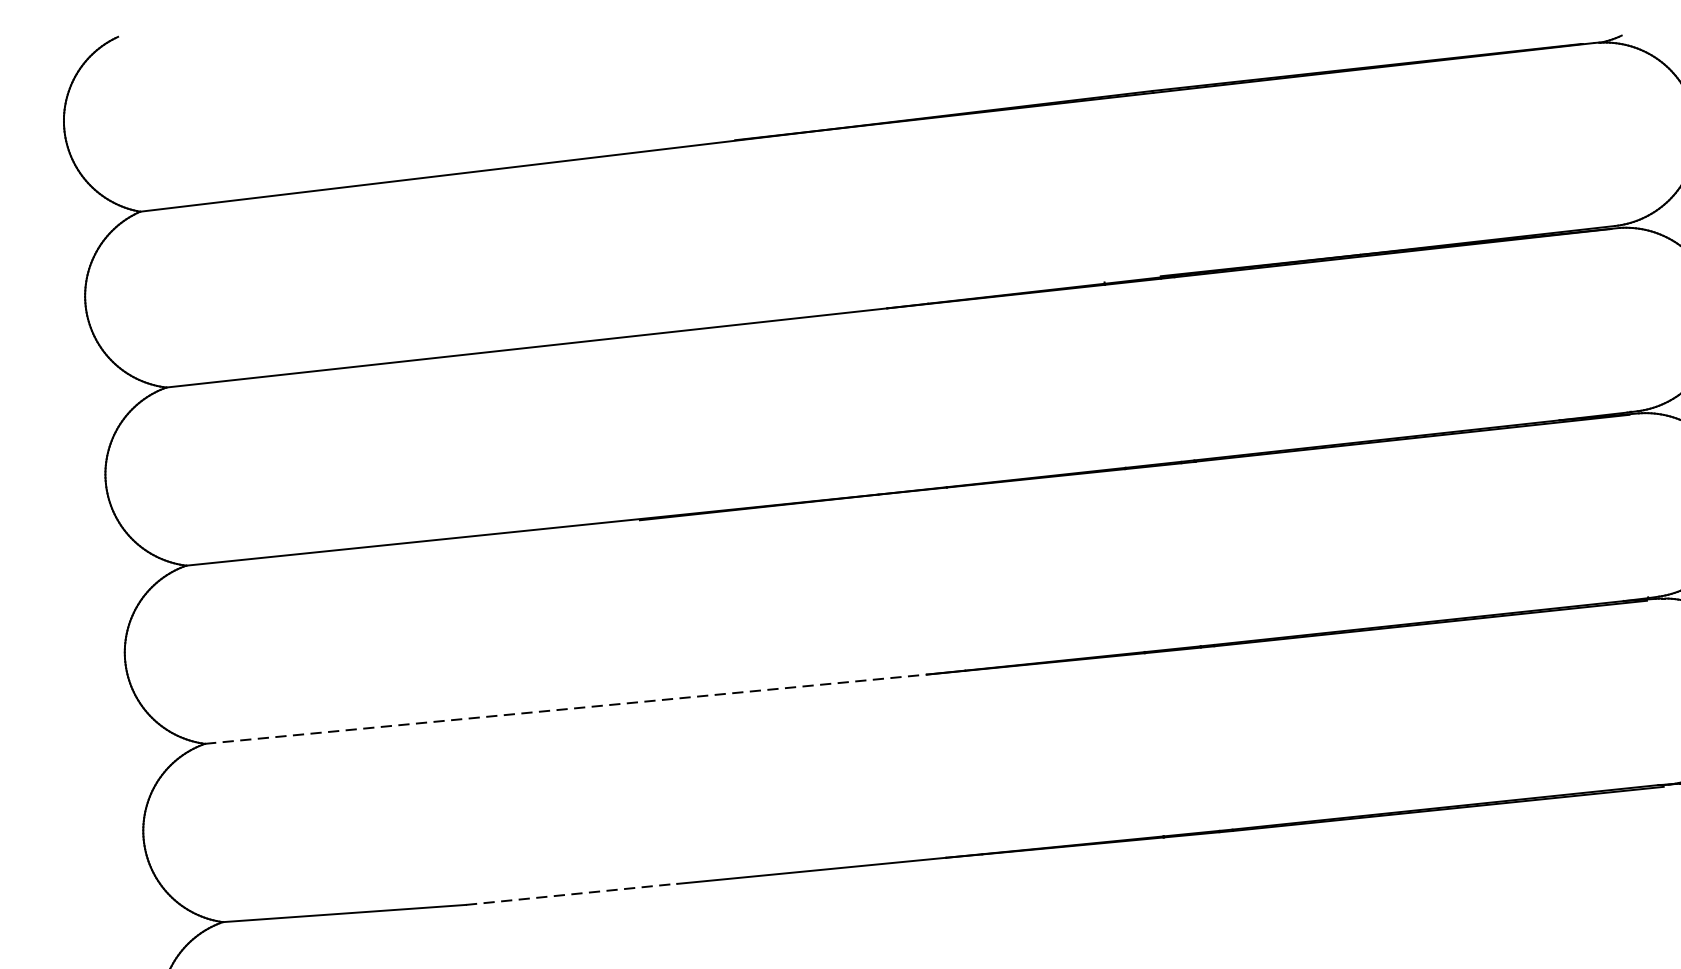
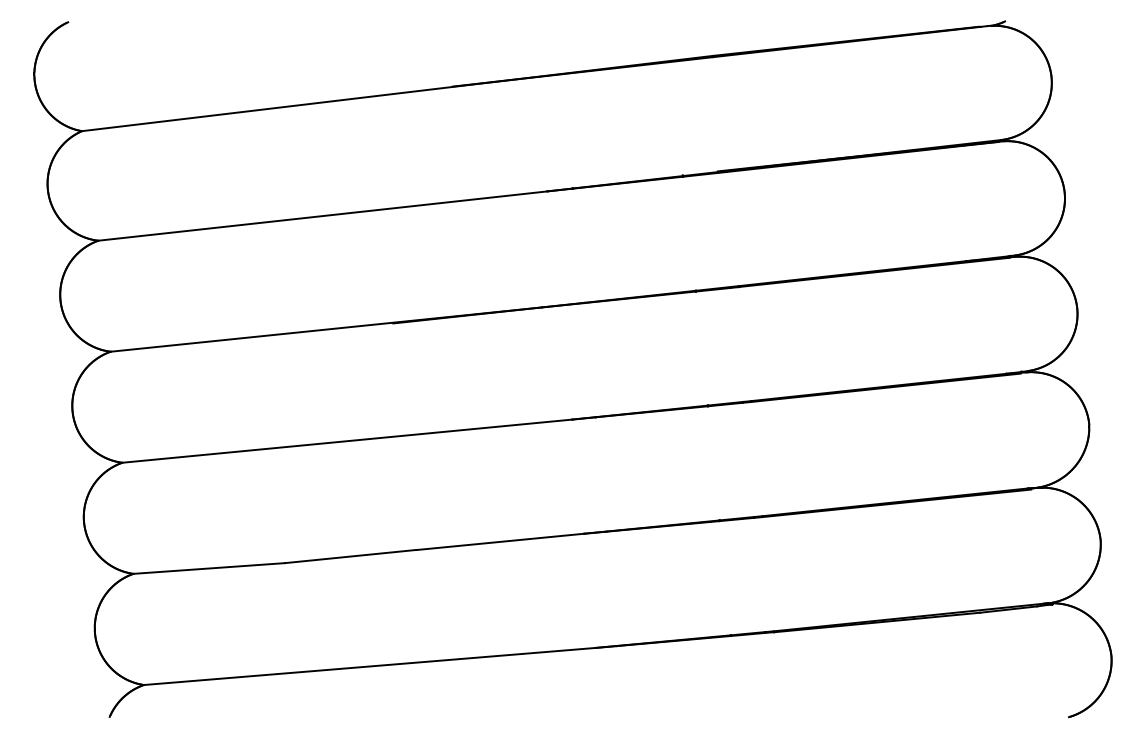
line: (566, 709) -> (347, 441), dashed -> solid
line: (572, 894) -> (351, 556), dashed -> solid

